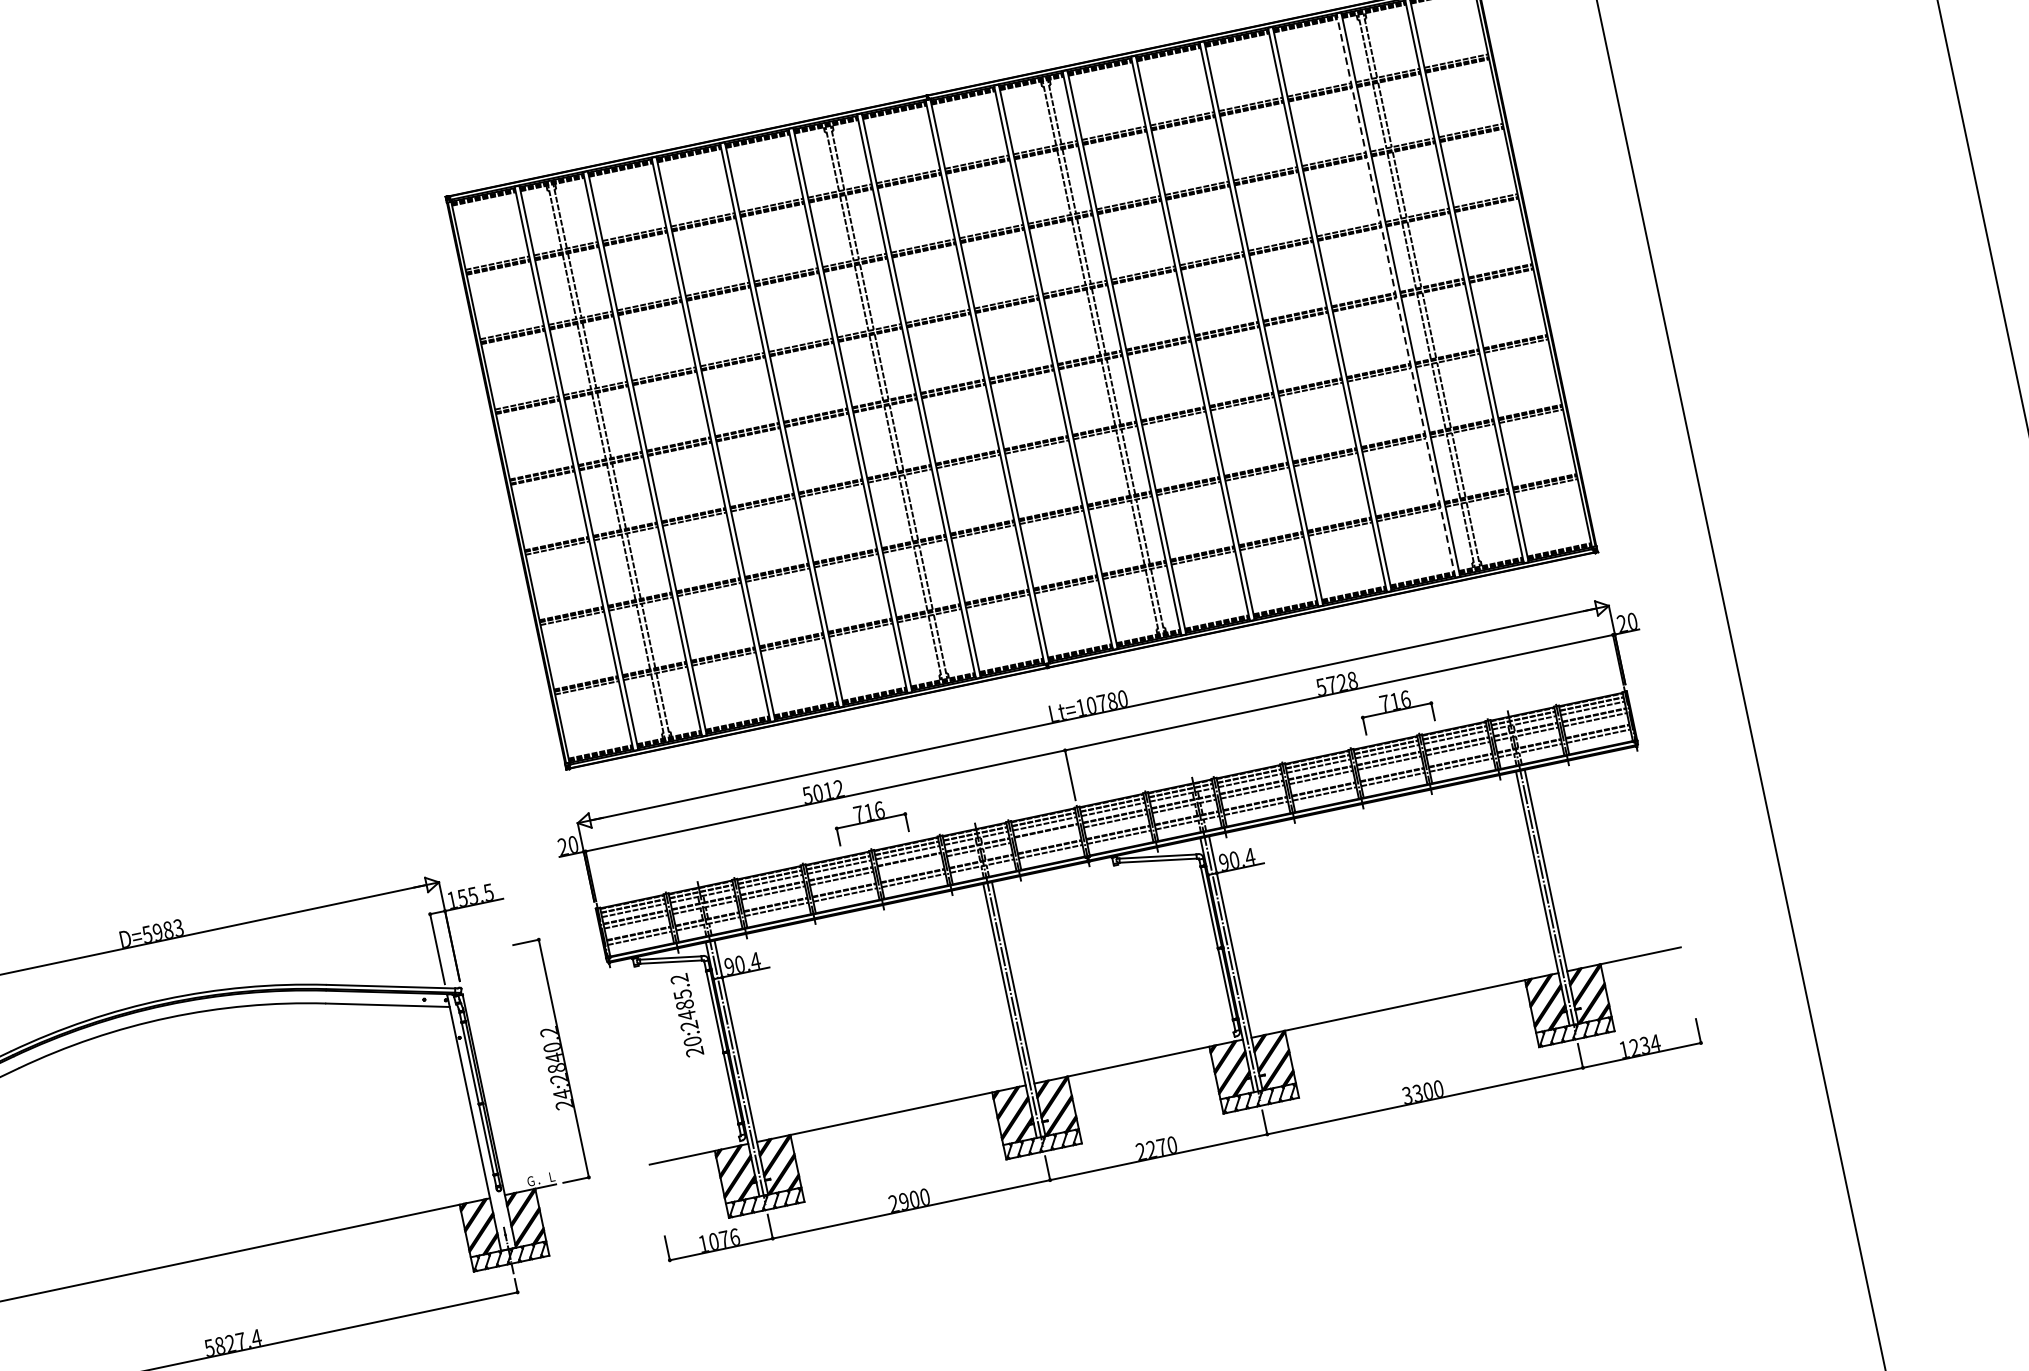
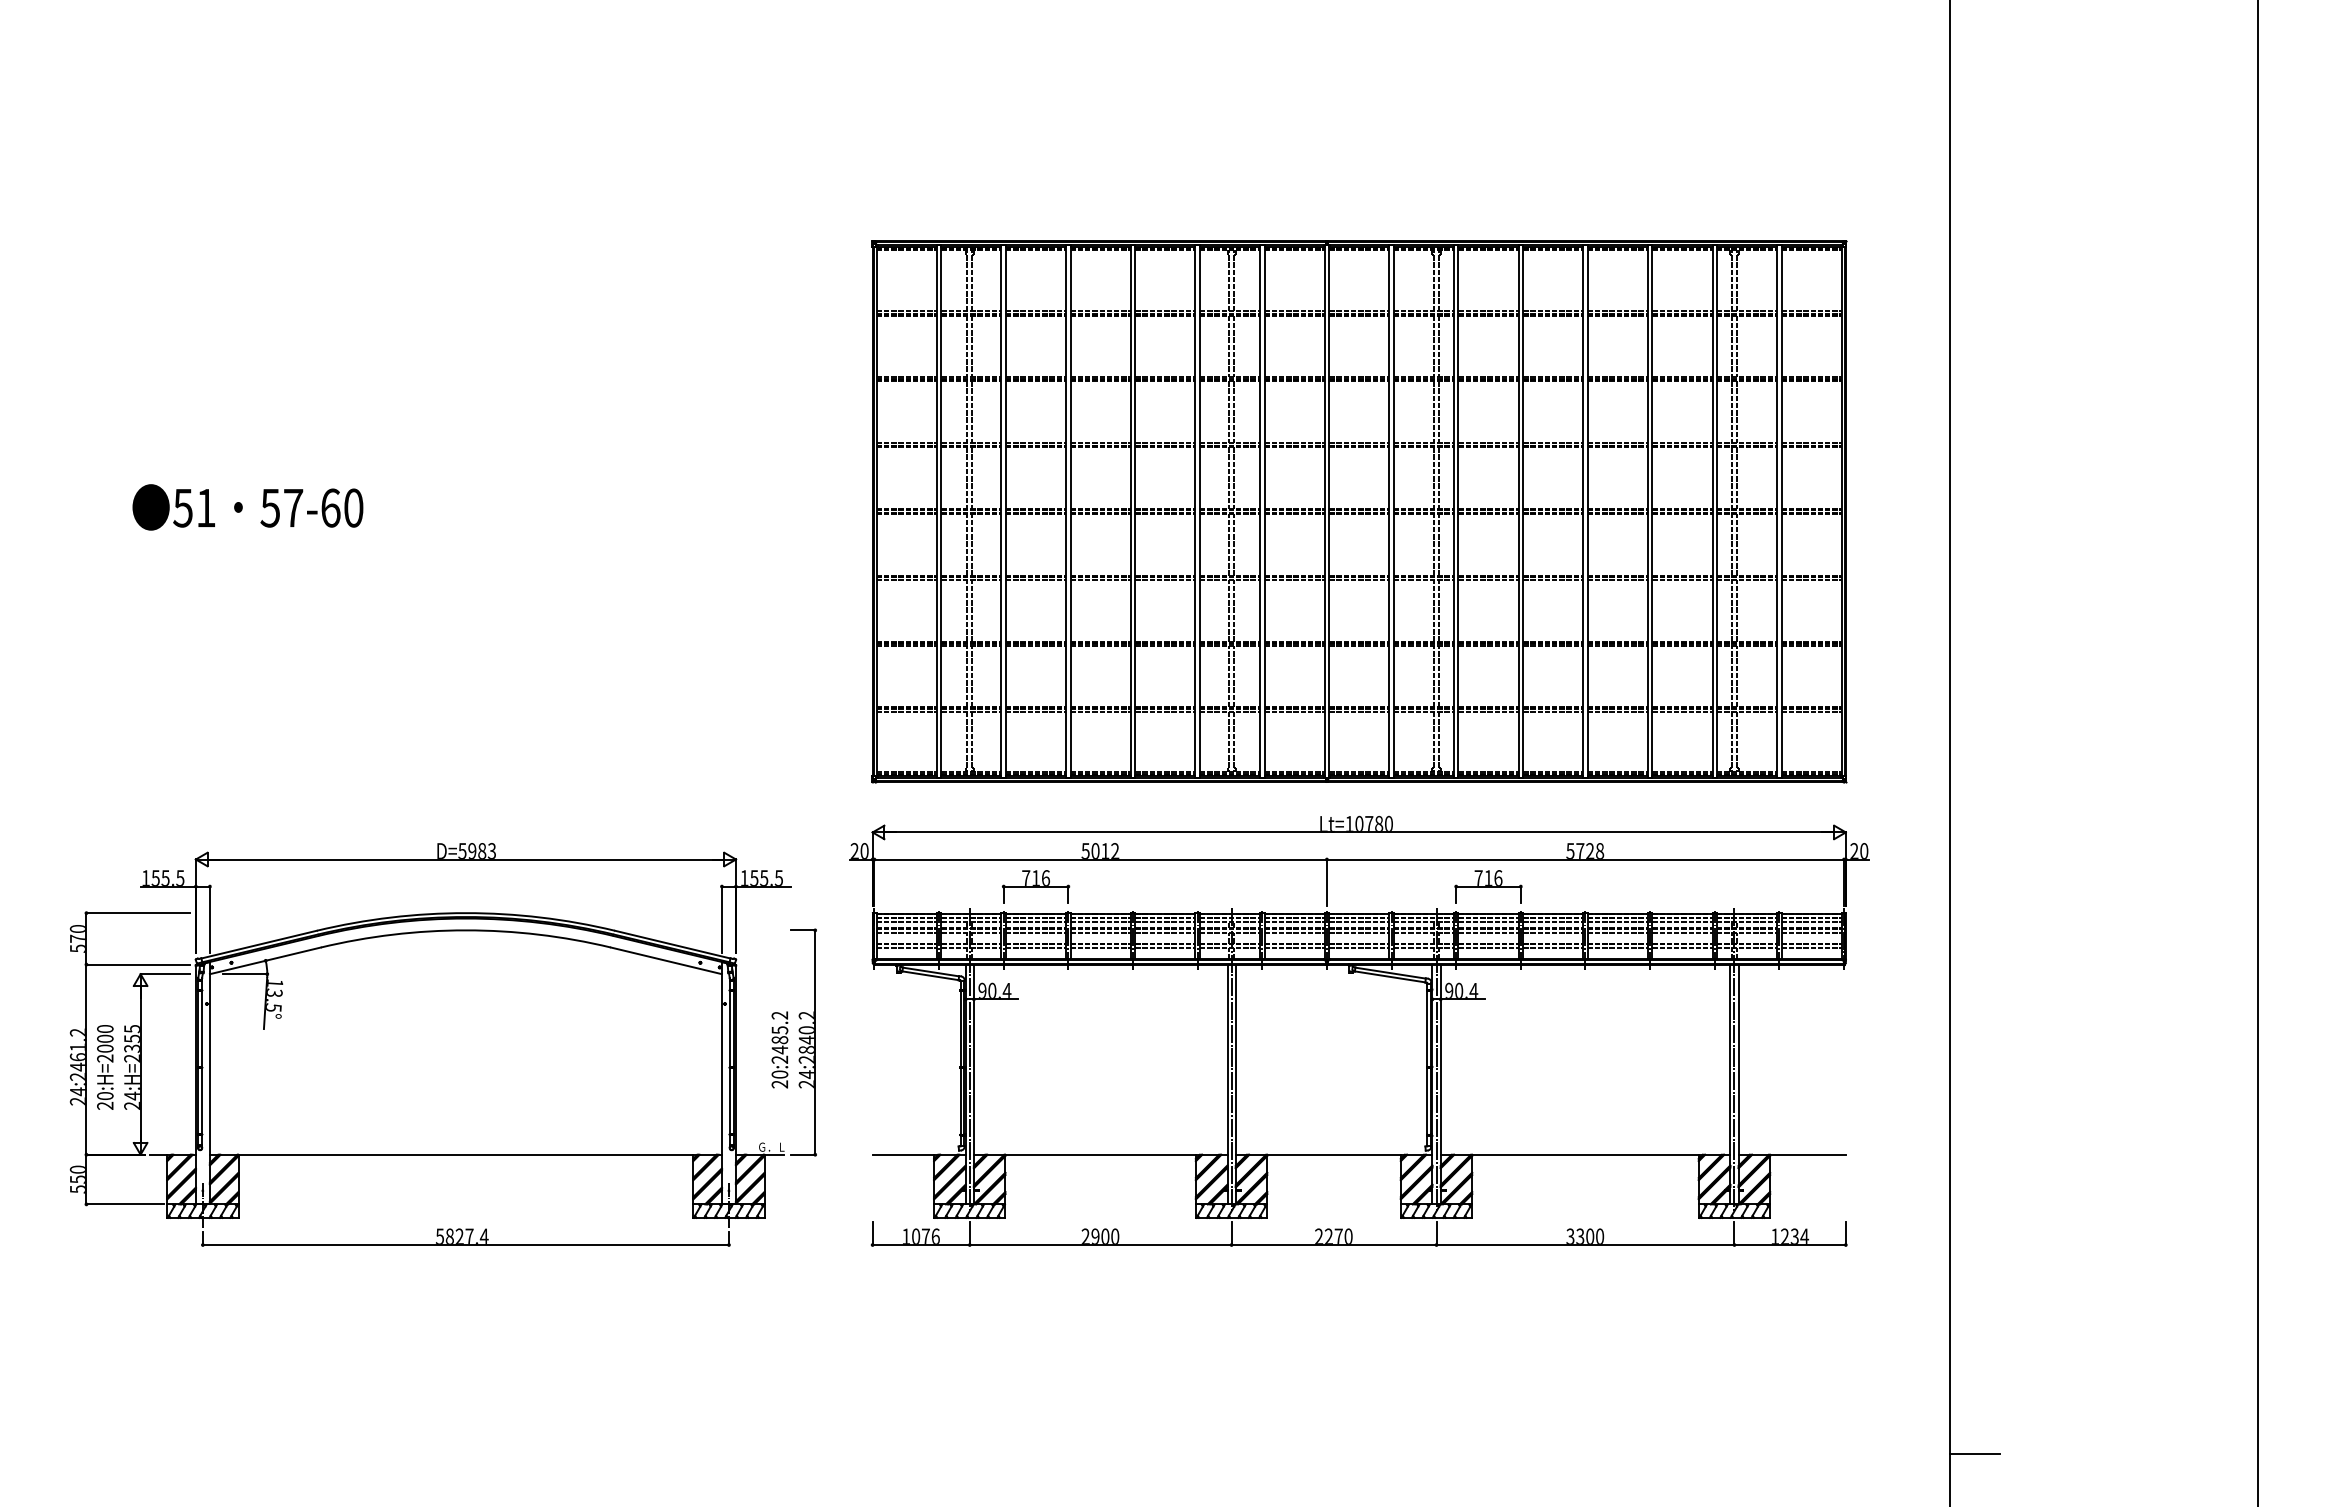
line: (1395, 295) -> (1712, 511), dashed -> solid
part: (1397, 710) -> (1488, 886), moved
part: (871, 821) -> (1036, 886), moved
line: (1047, 834) -> (1294, 932), added
line: (910, 863) -> (1165, 932), added
text: (686, 1014) -> (779, 1049), moved
line: (1884, 1236) -> (1974, 1454), added

